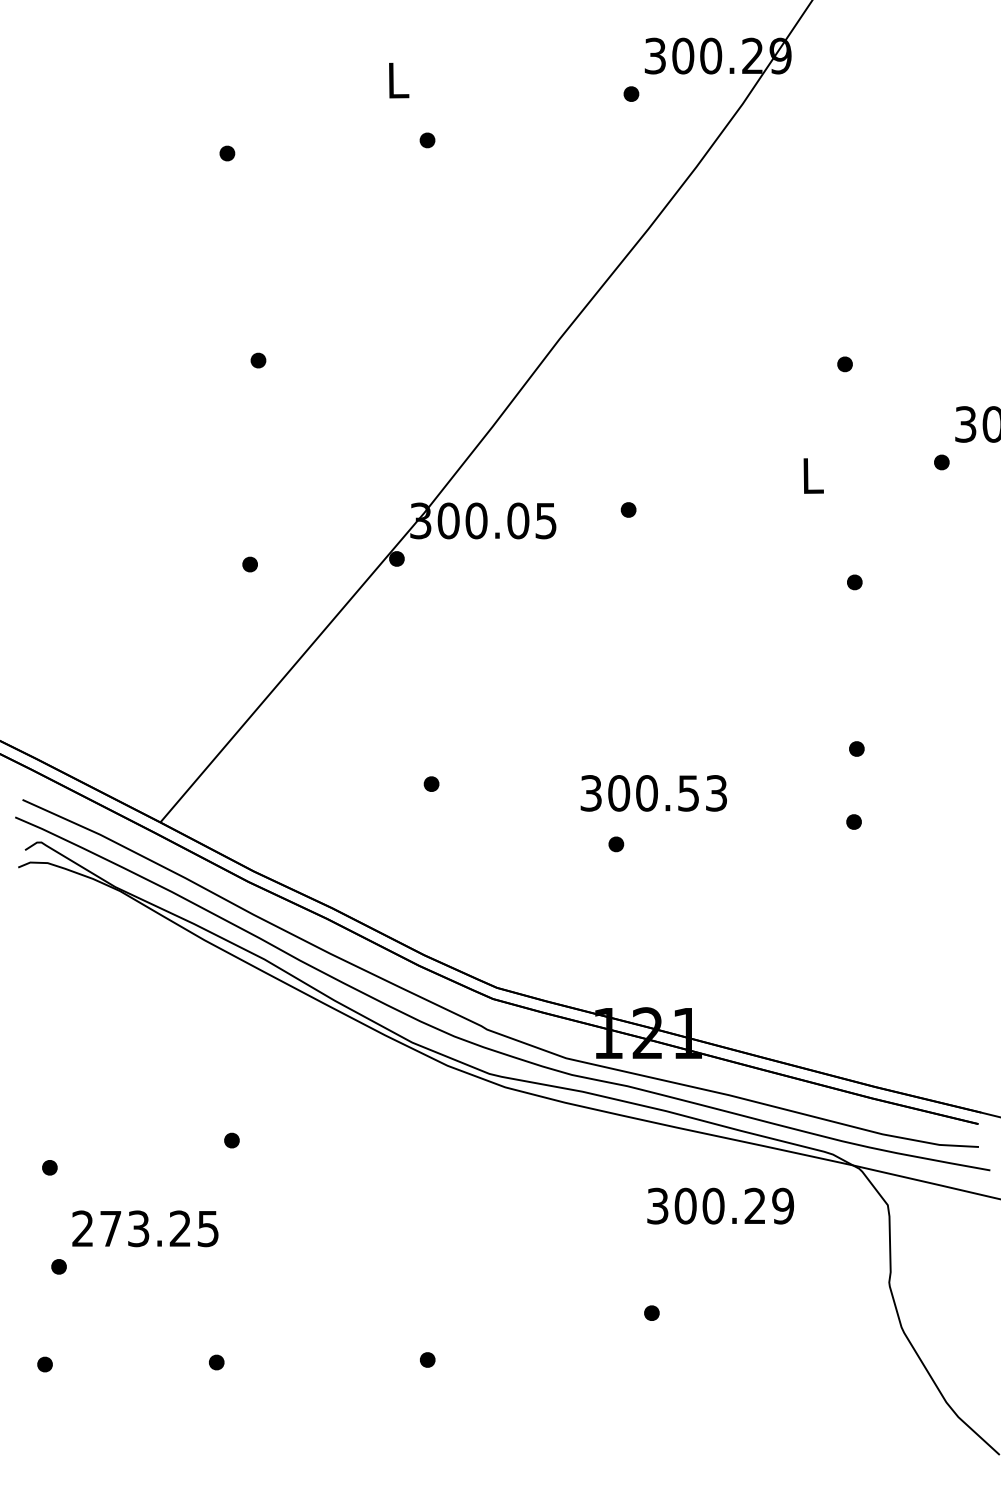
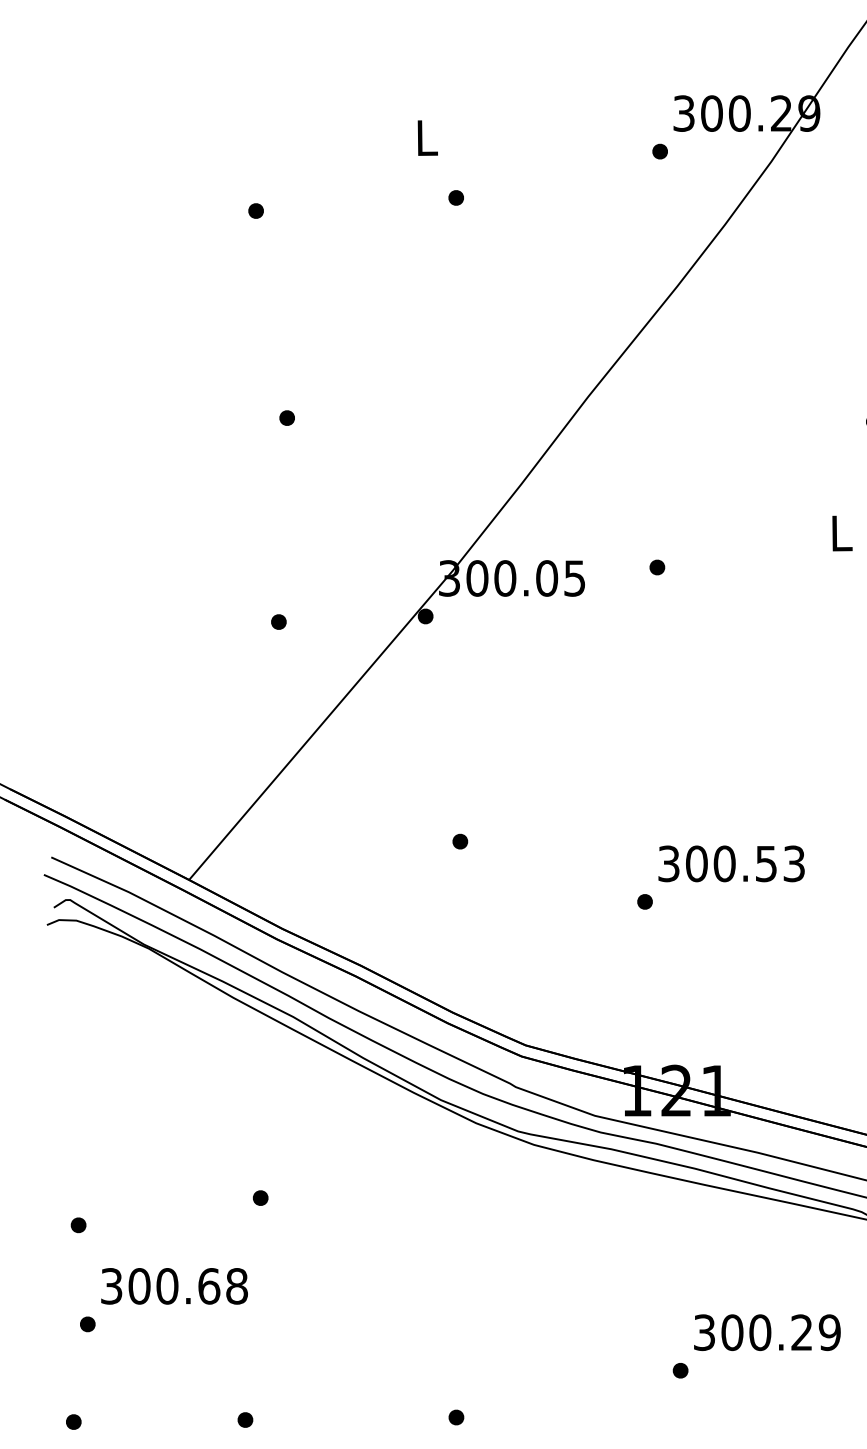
text: (653, 793) -> (731, 864), moved
text: (720, 1205) -> (767, 1332), moved
text: (145, 1228) -> (174, 1286), 273.25 -> 300.68

